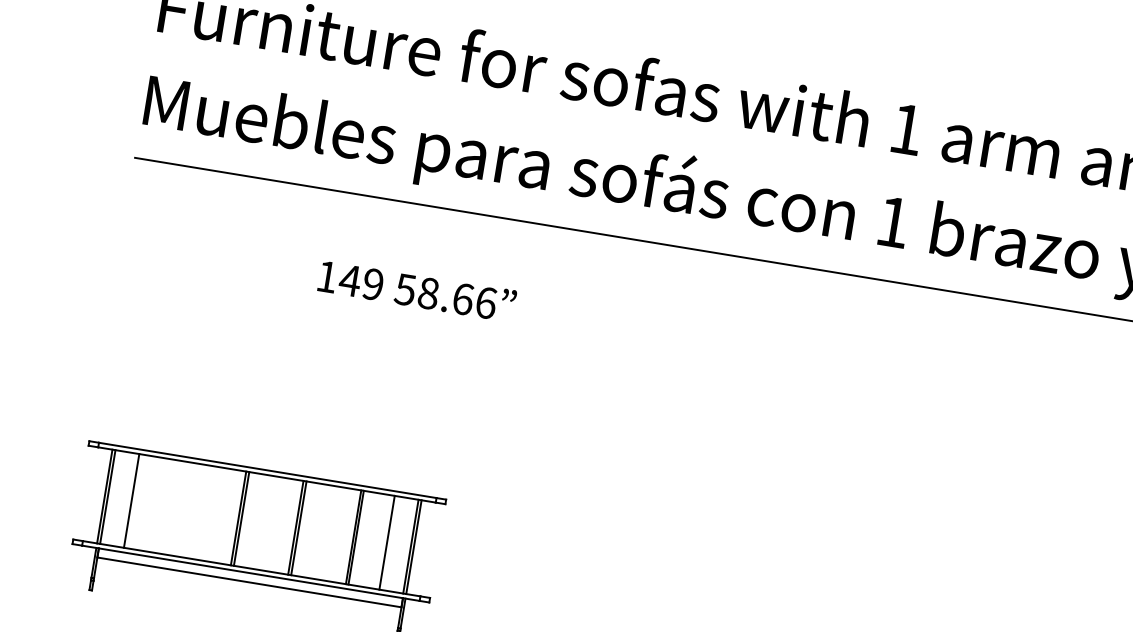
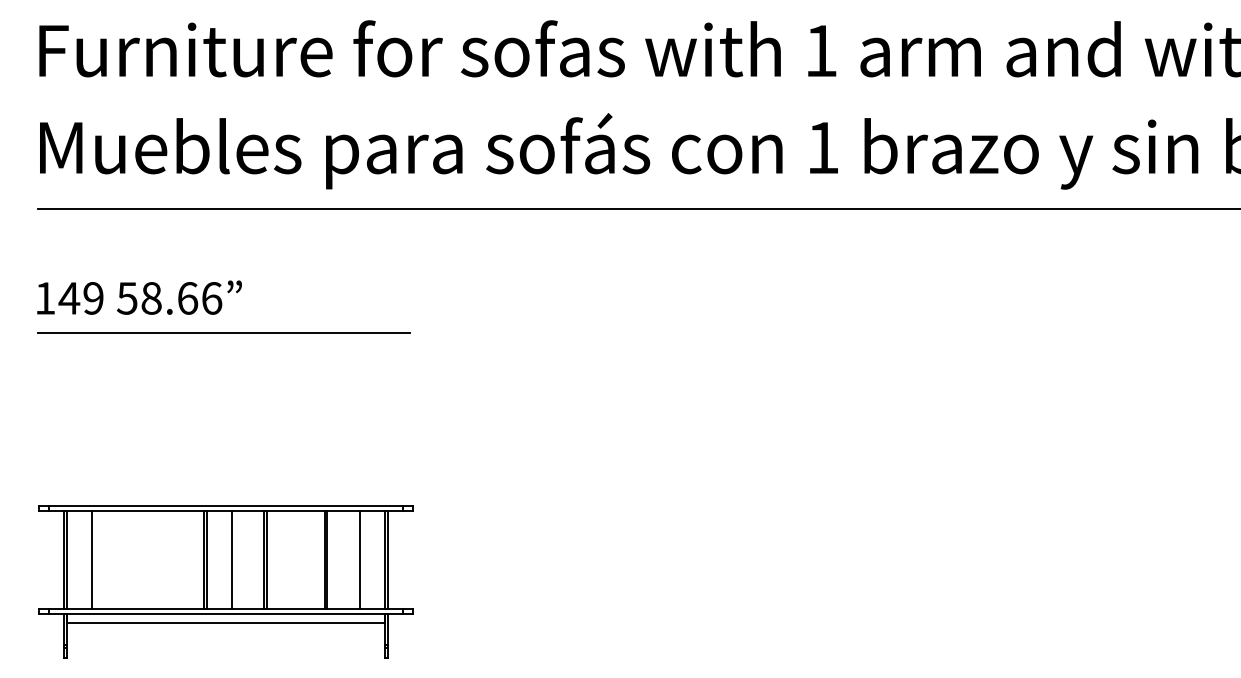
text: (417, 290) -> (139, 297), moved
line: (292, 305) -> (223, 333), added
line: (265, 522) -> (232, 559), added

